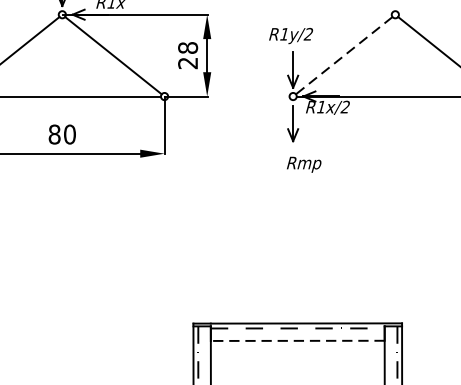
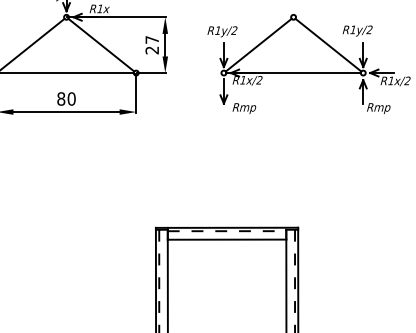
text: (188, 47) -> (152, 39), 28 -> 27
line: (343, 56) -> (258, 45), dashed -> solid
text: (304, 164) -> (244, 108), moved
line: (296, 340) -> (226, 239), dashed -> solid

